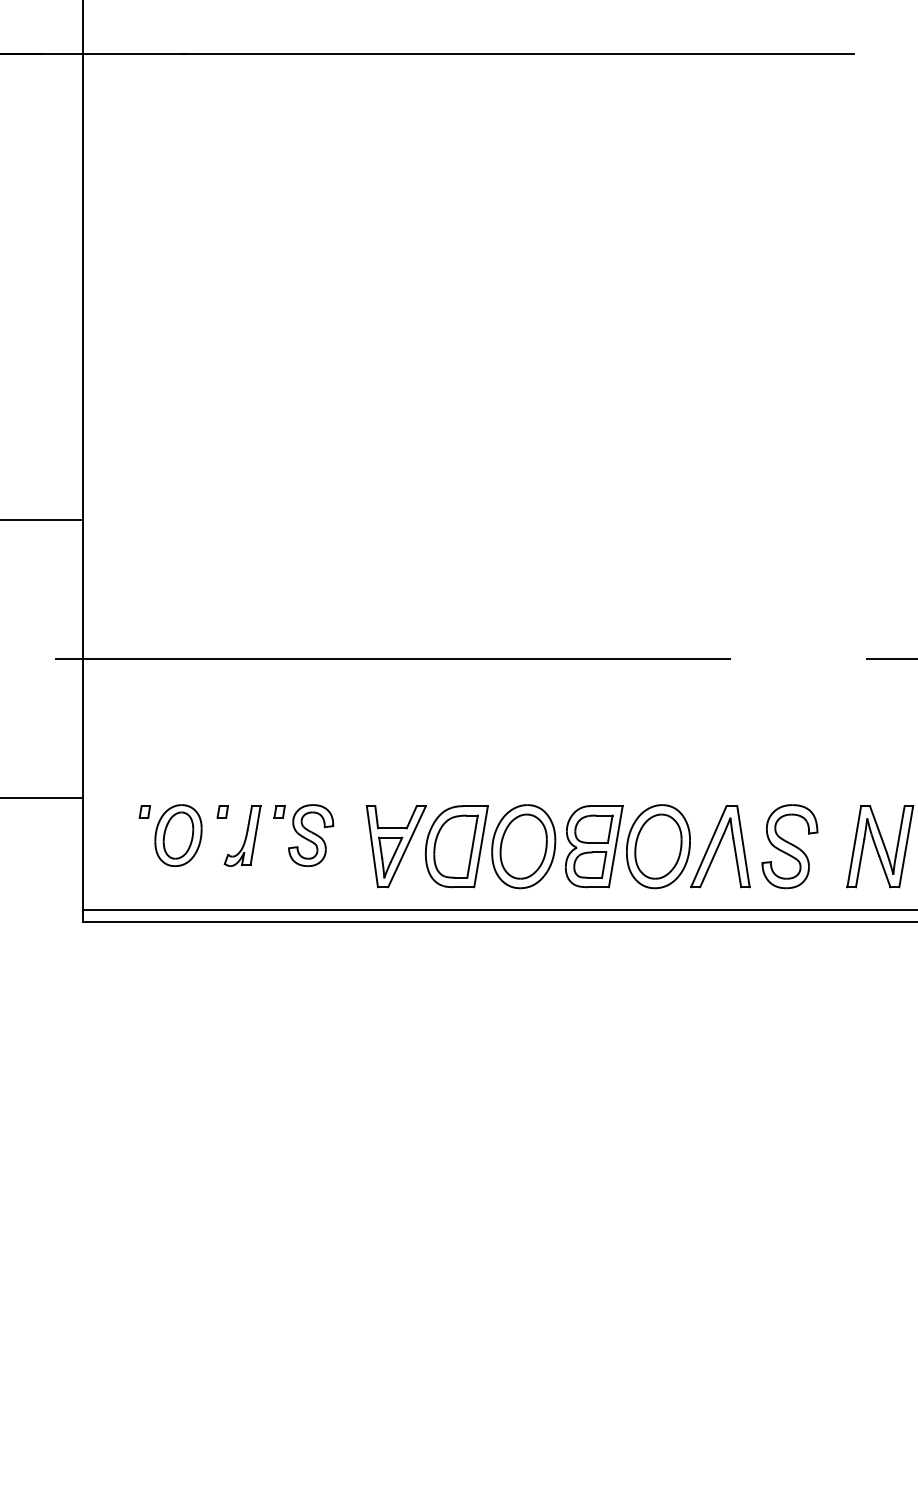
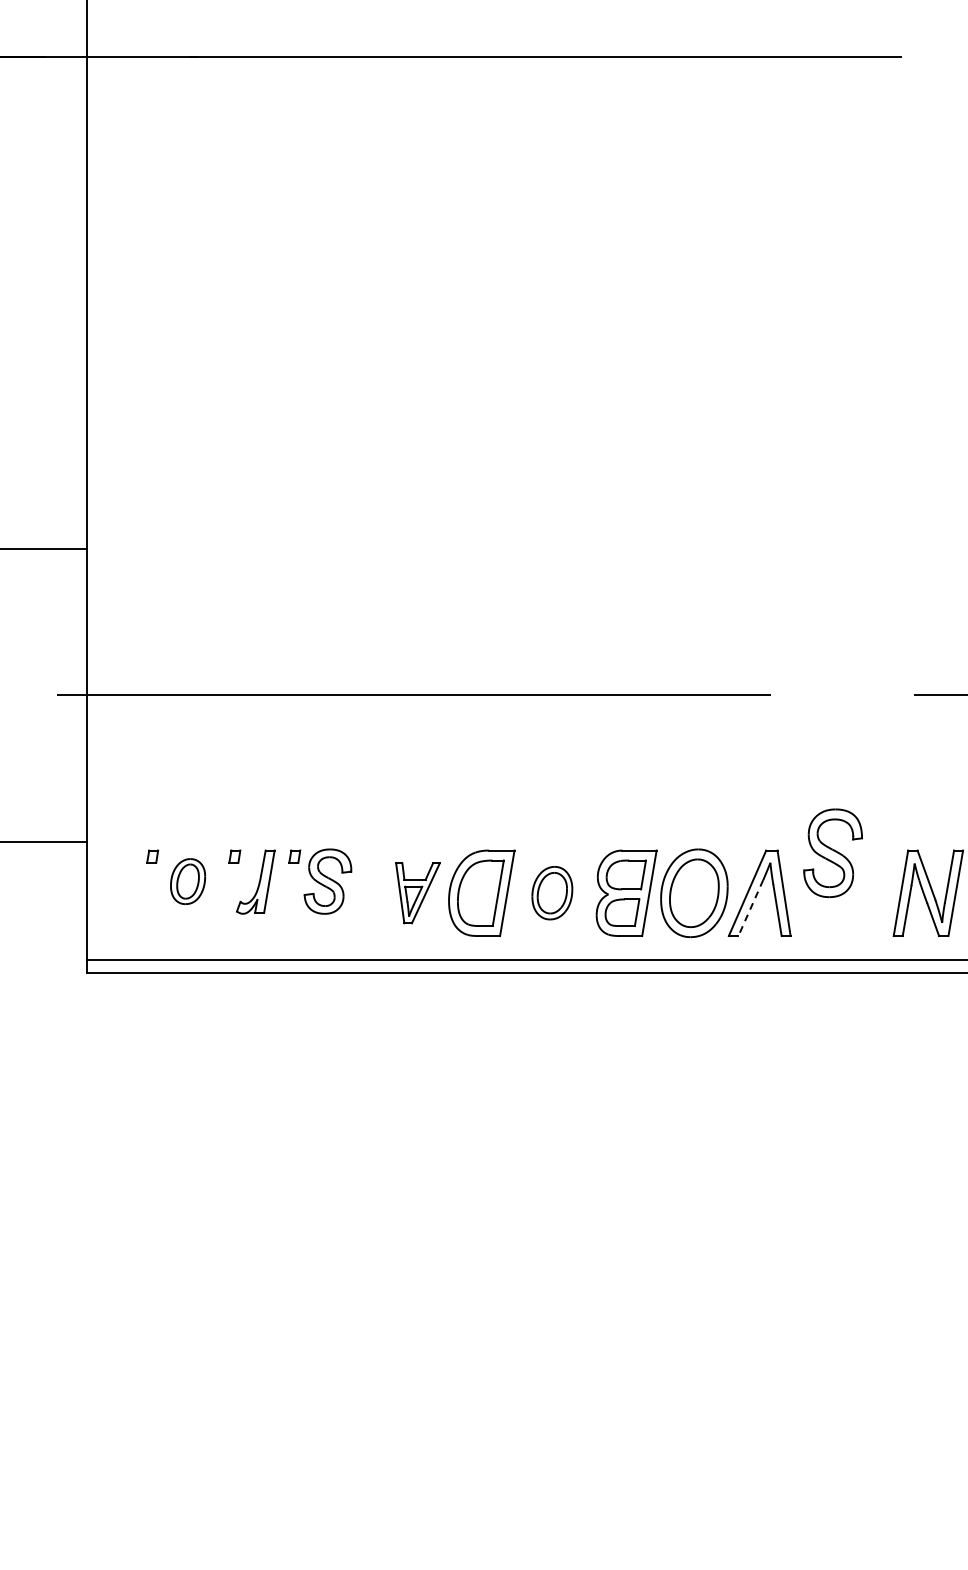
part: (177, 835) -> (187, 881), size x0.7
part: (523, 845) -> (552, 892), size x0.6
part: (789, 845) -> (832, 852), moved
part: (395, 846) -> (417, 893), size x0.7
line: (711, 861) -> (750, 908), solid -> dashed

